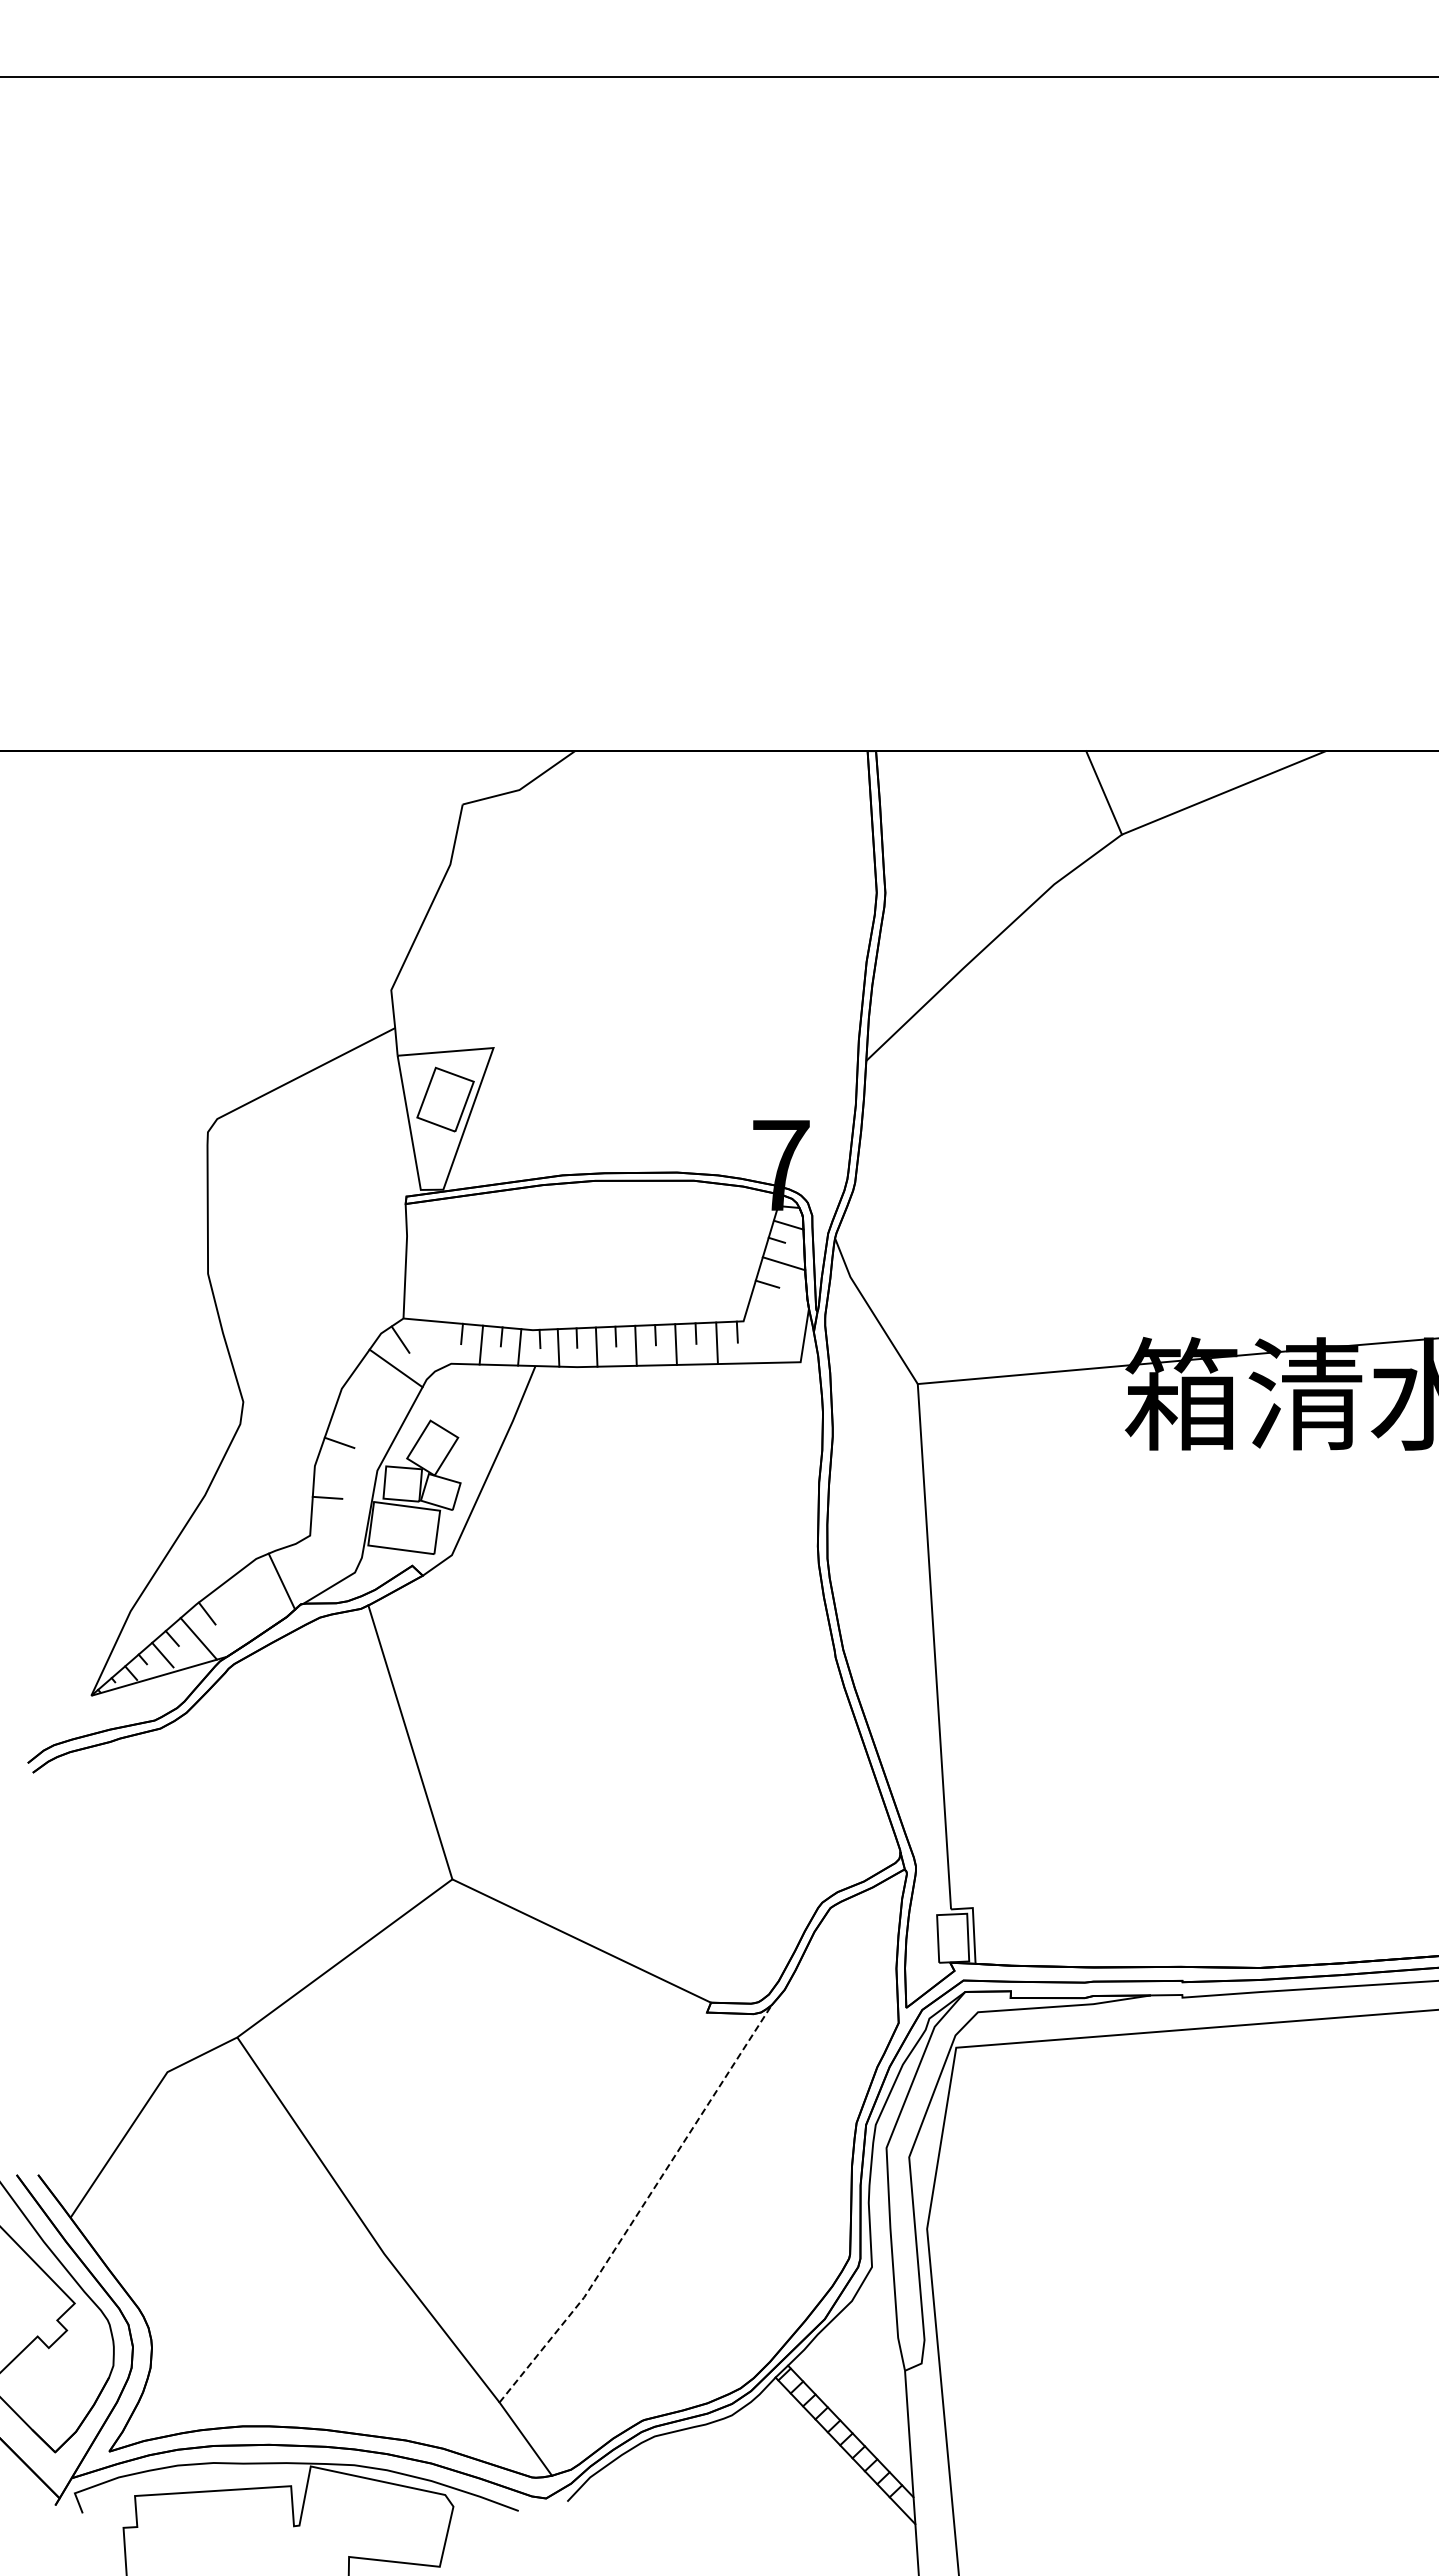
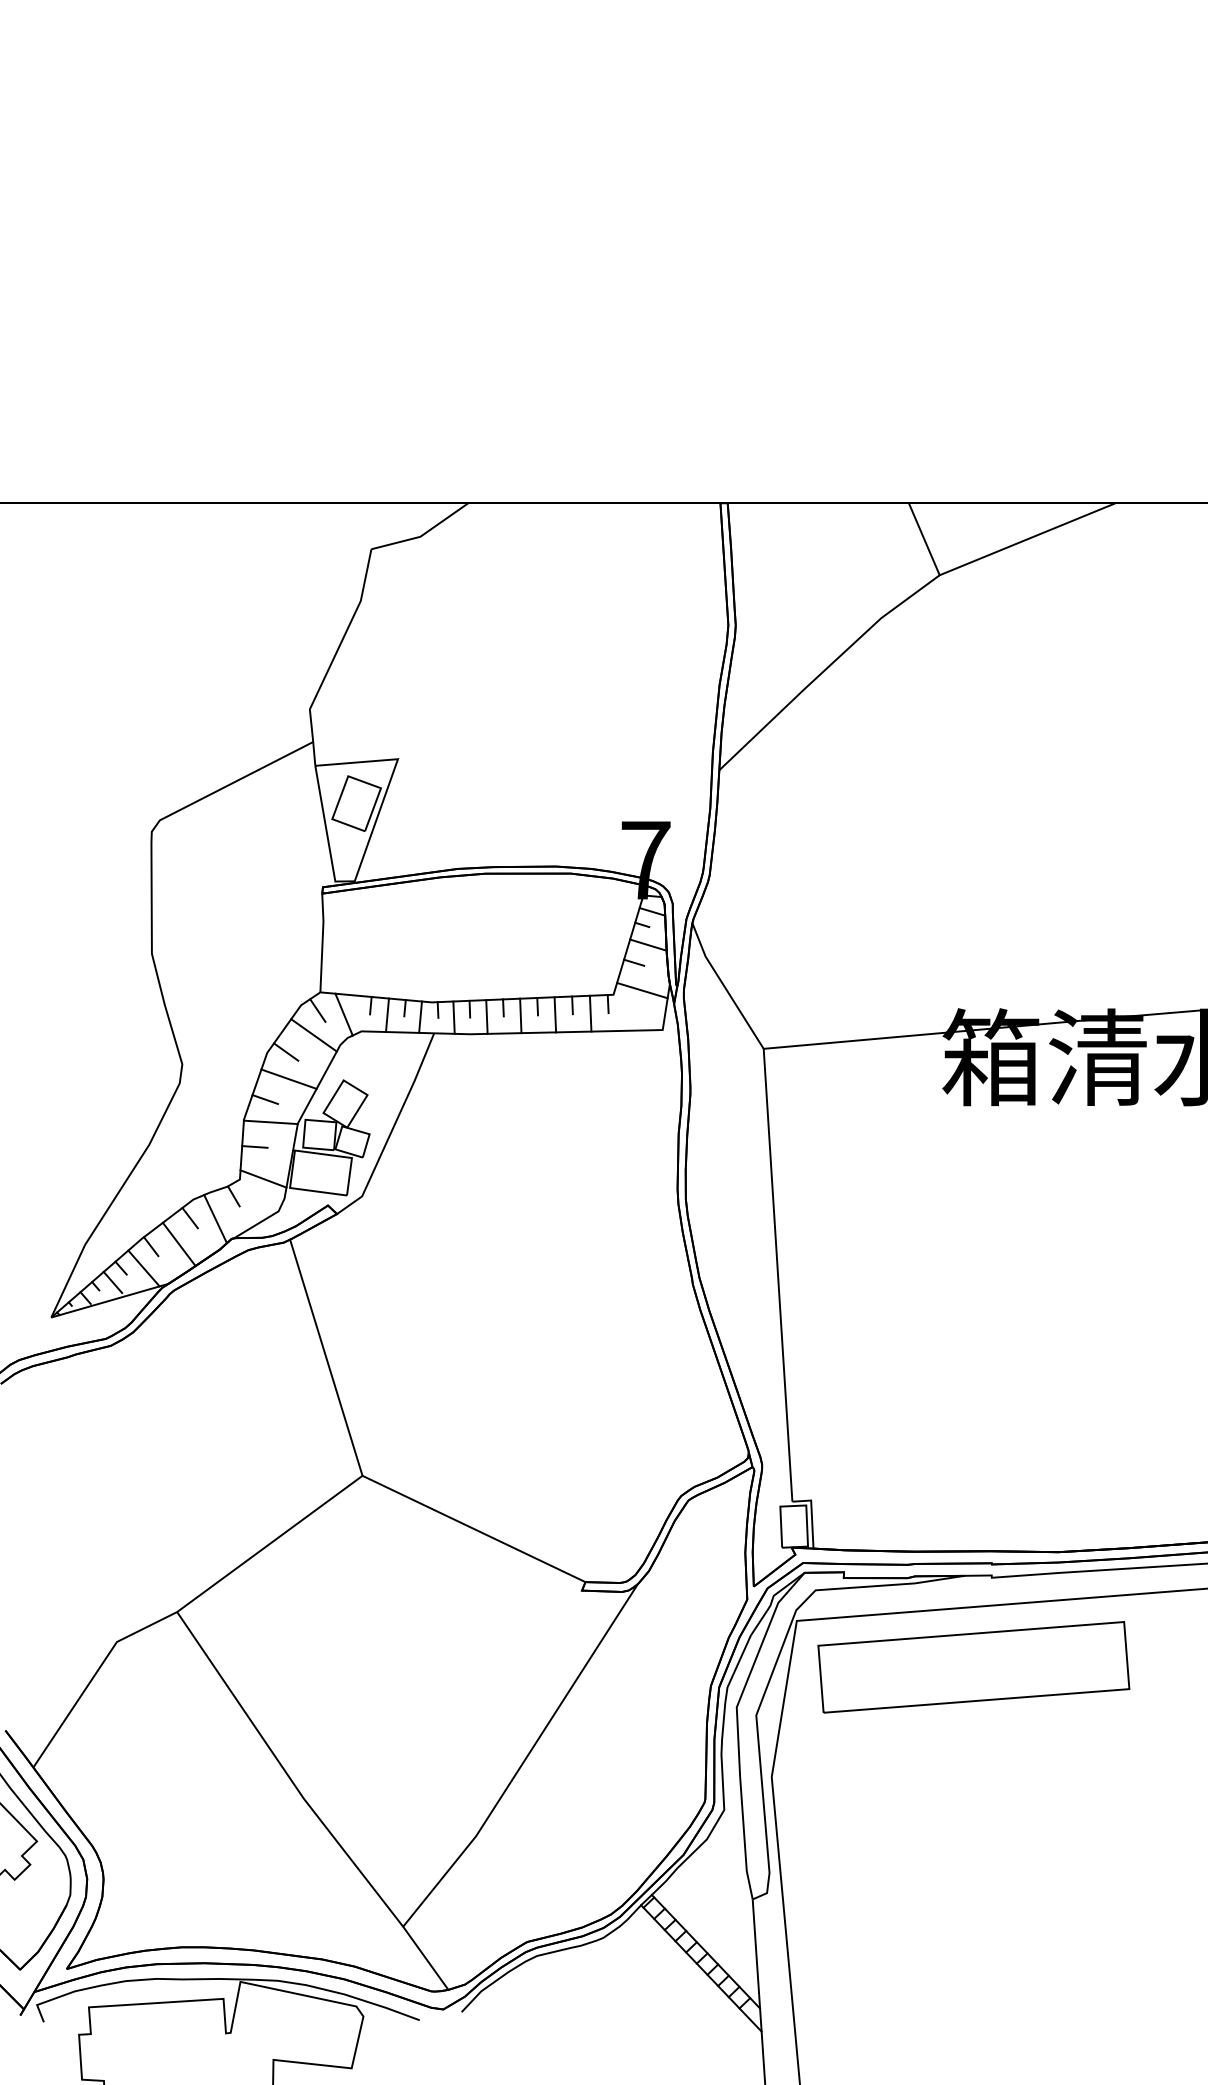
line: (776, 1316) -> (641, 990), added
line: (430, 1344) -> (343, 1014), added
line: (363, 1387) -> (285, 1051), added
line: (367, 1419) -> (289, 1079), added
line: (345, 1469) -> (270, 1122), added
line: (337, 1534) -> (263, 1178), added
line: (302, 1554) -> (233, 1195), added
line: (252, 1580) -> (190, 1218), added
line: (239, 1610) -> (179, 1244), added
part: (1161, 2101) -> (973, 1667), added
line: (641, 2208) -> (525, 1759), dashed -> solid

